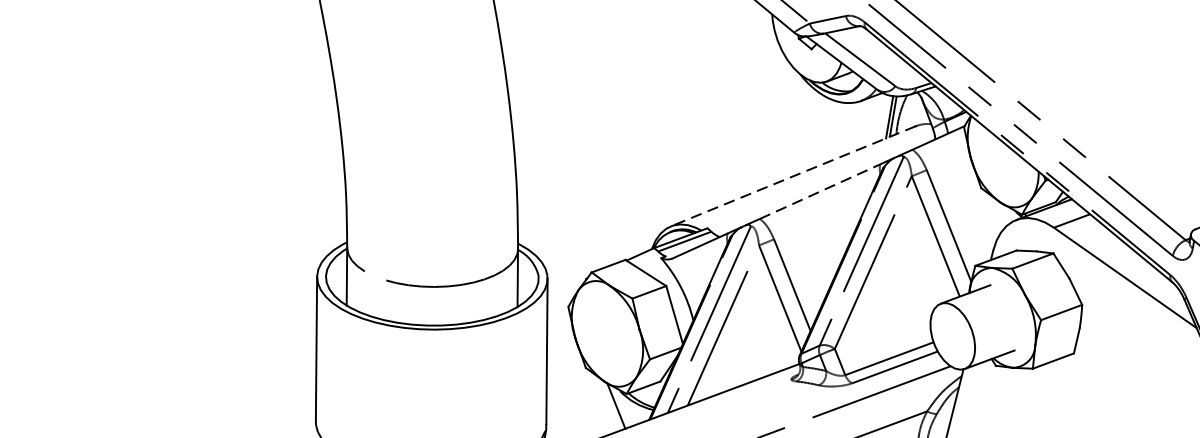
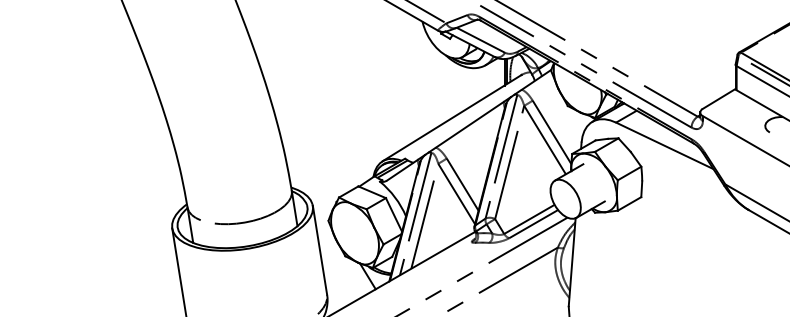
line: (793, 176) -> (452, 118), dashed -> solid
line: (819, 191) -> (469, 124), dashed -> solid

